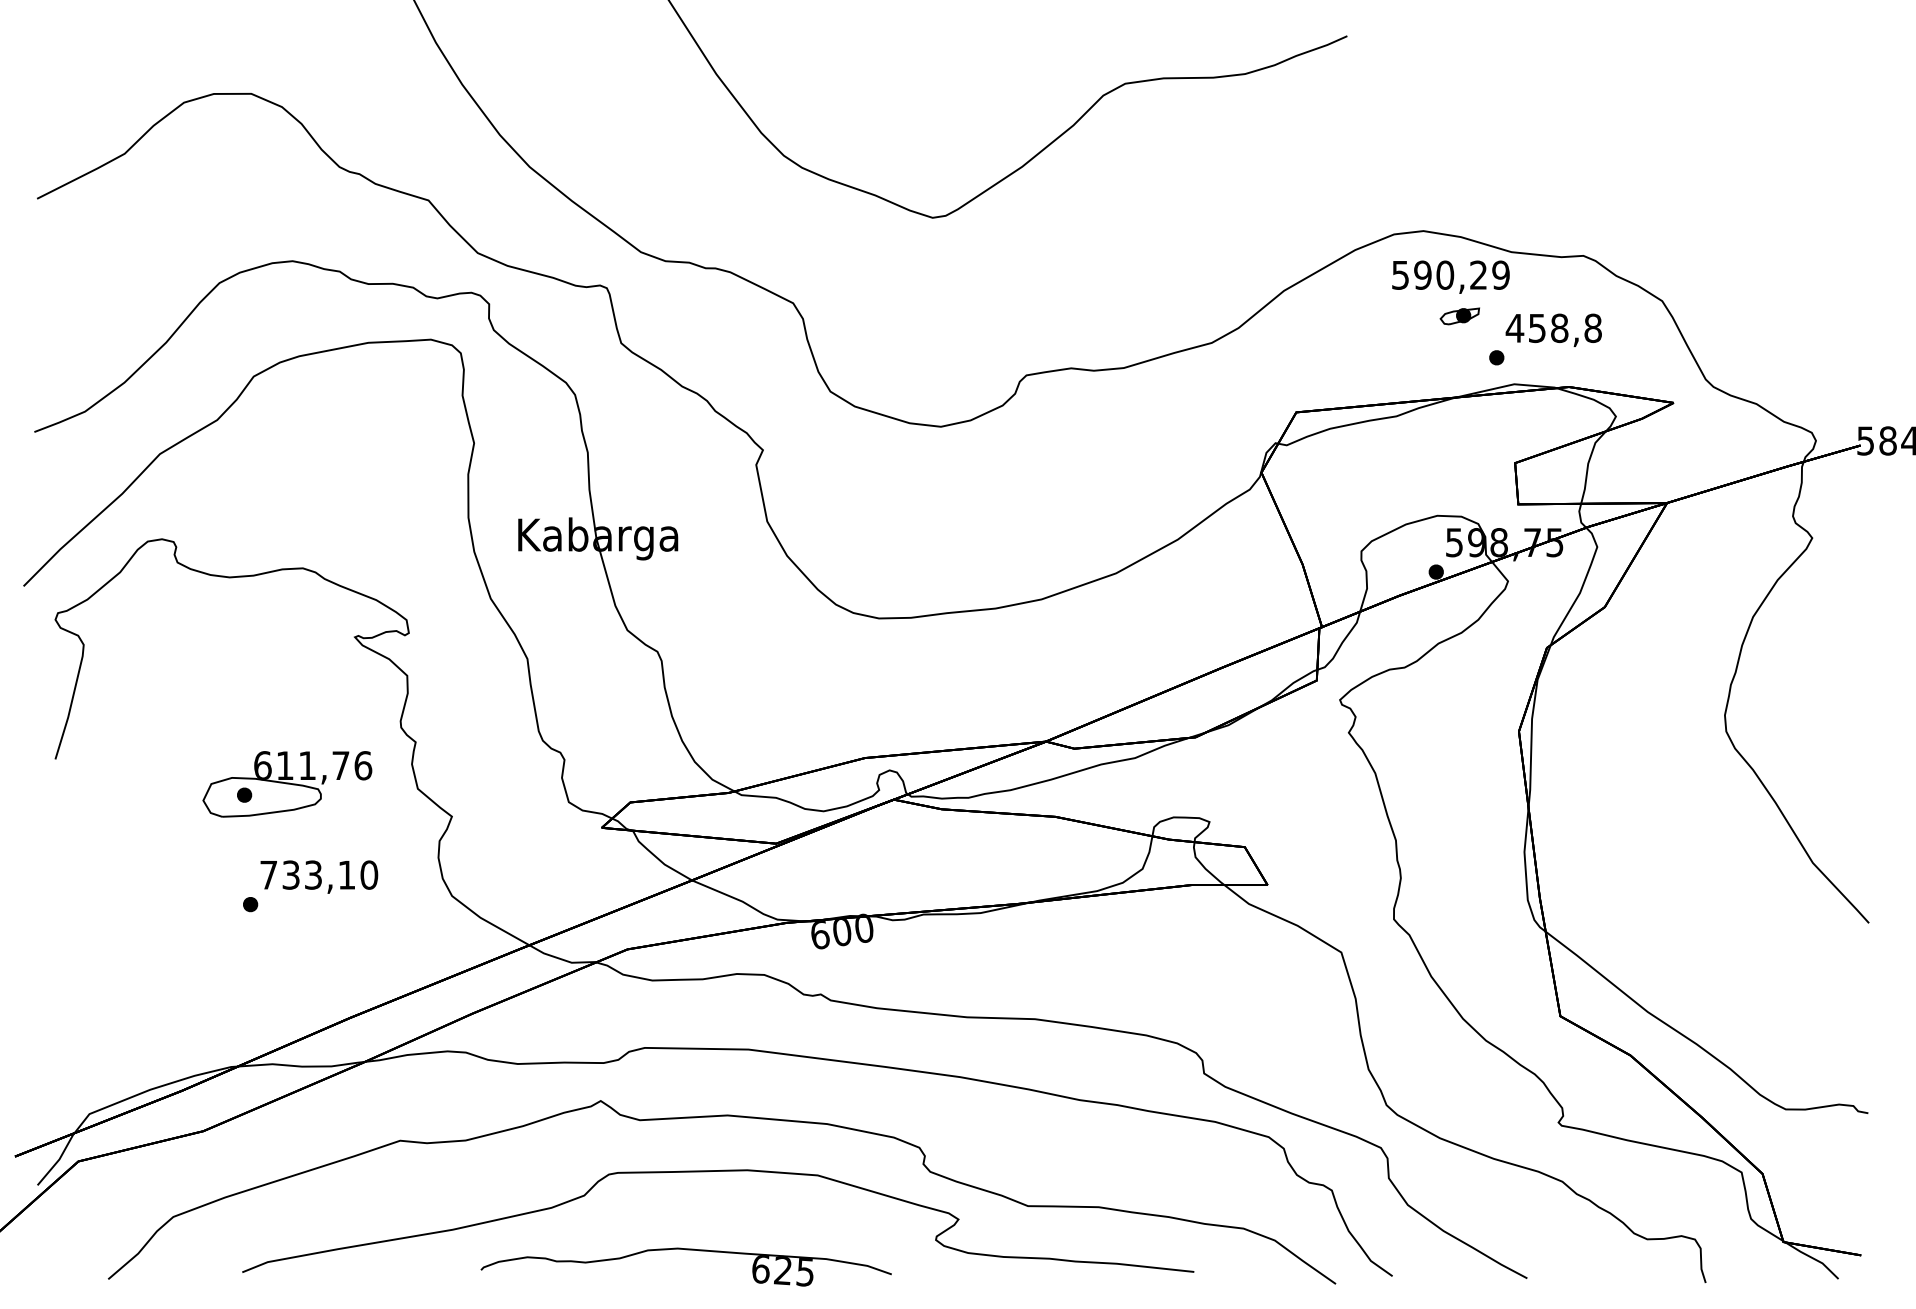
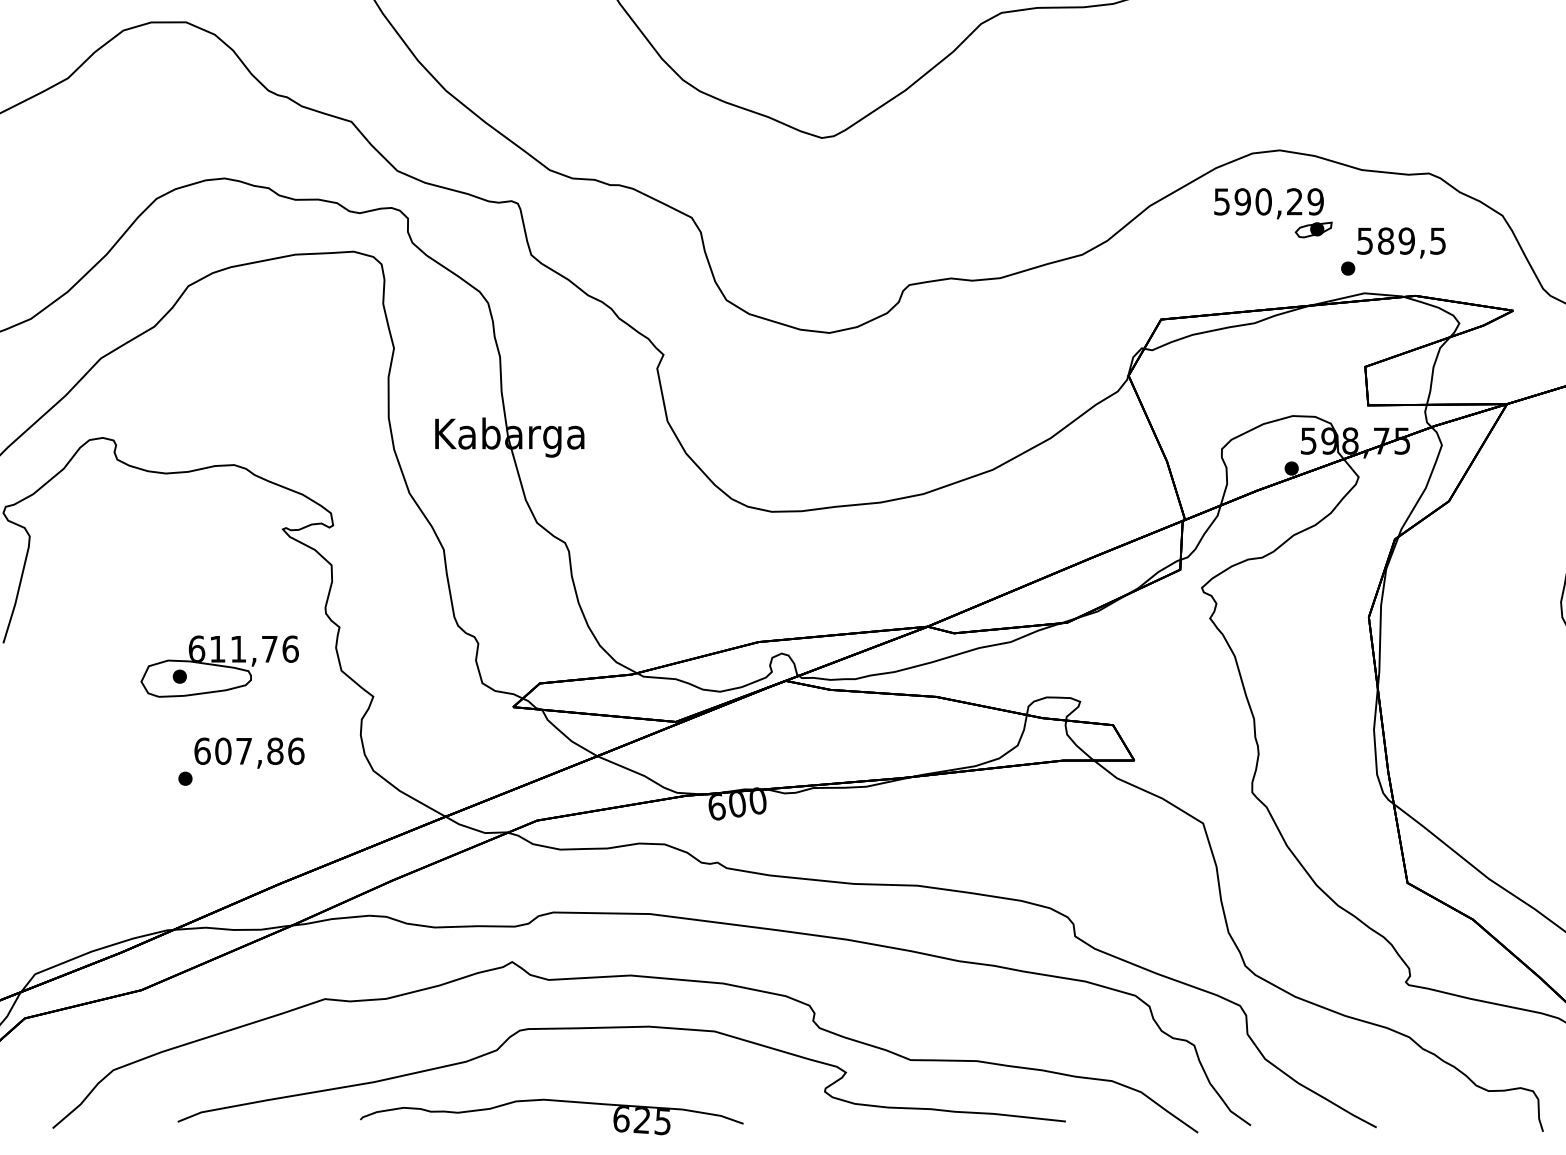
text: (1450, 276) -> (1268, 203), moved
text: (1553, 328) -> (1401, 241), 458,8 -> 589,5
text: (319, 874) -> (249, 750), 733,10 -> 607,86
part: (686, 1250) -> (552, 1101), moved

